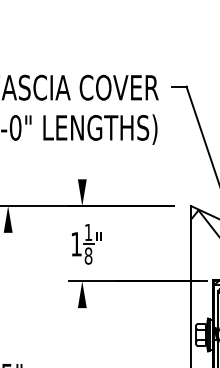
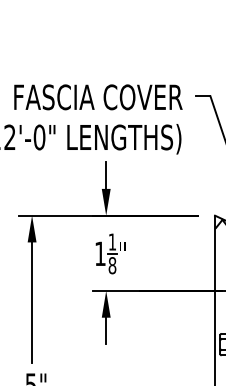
line: (82, 165) -> (106, 175), added
line: (8, 292) -> (32, 302), added
line: (82, 320) -> (106, 330), added

